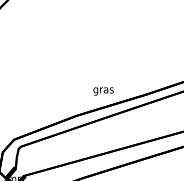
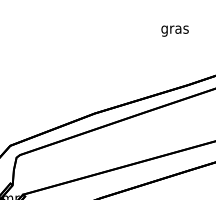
text: (103, 91) -> (174, 31), moved

